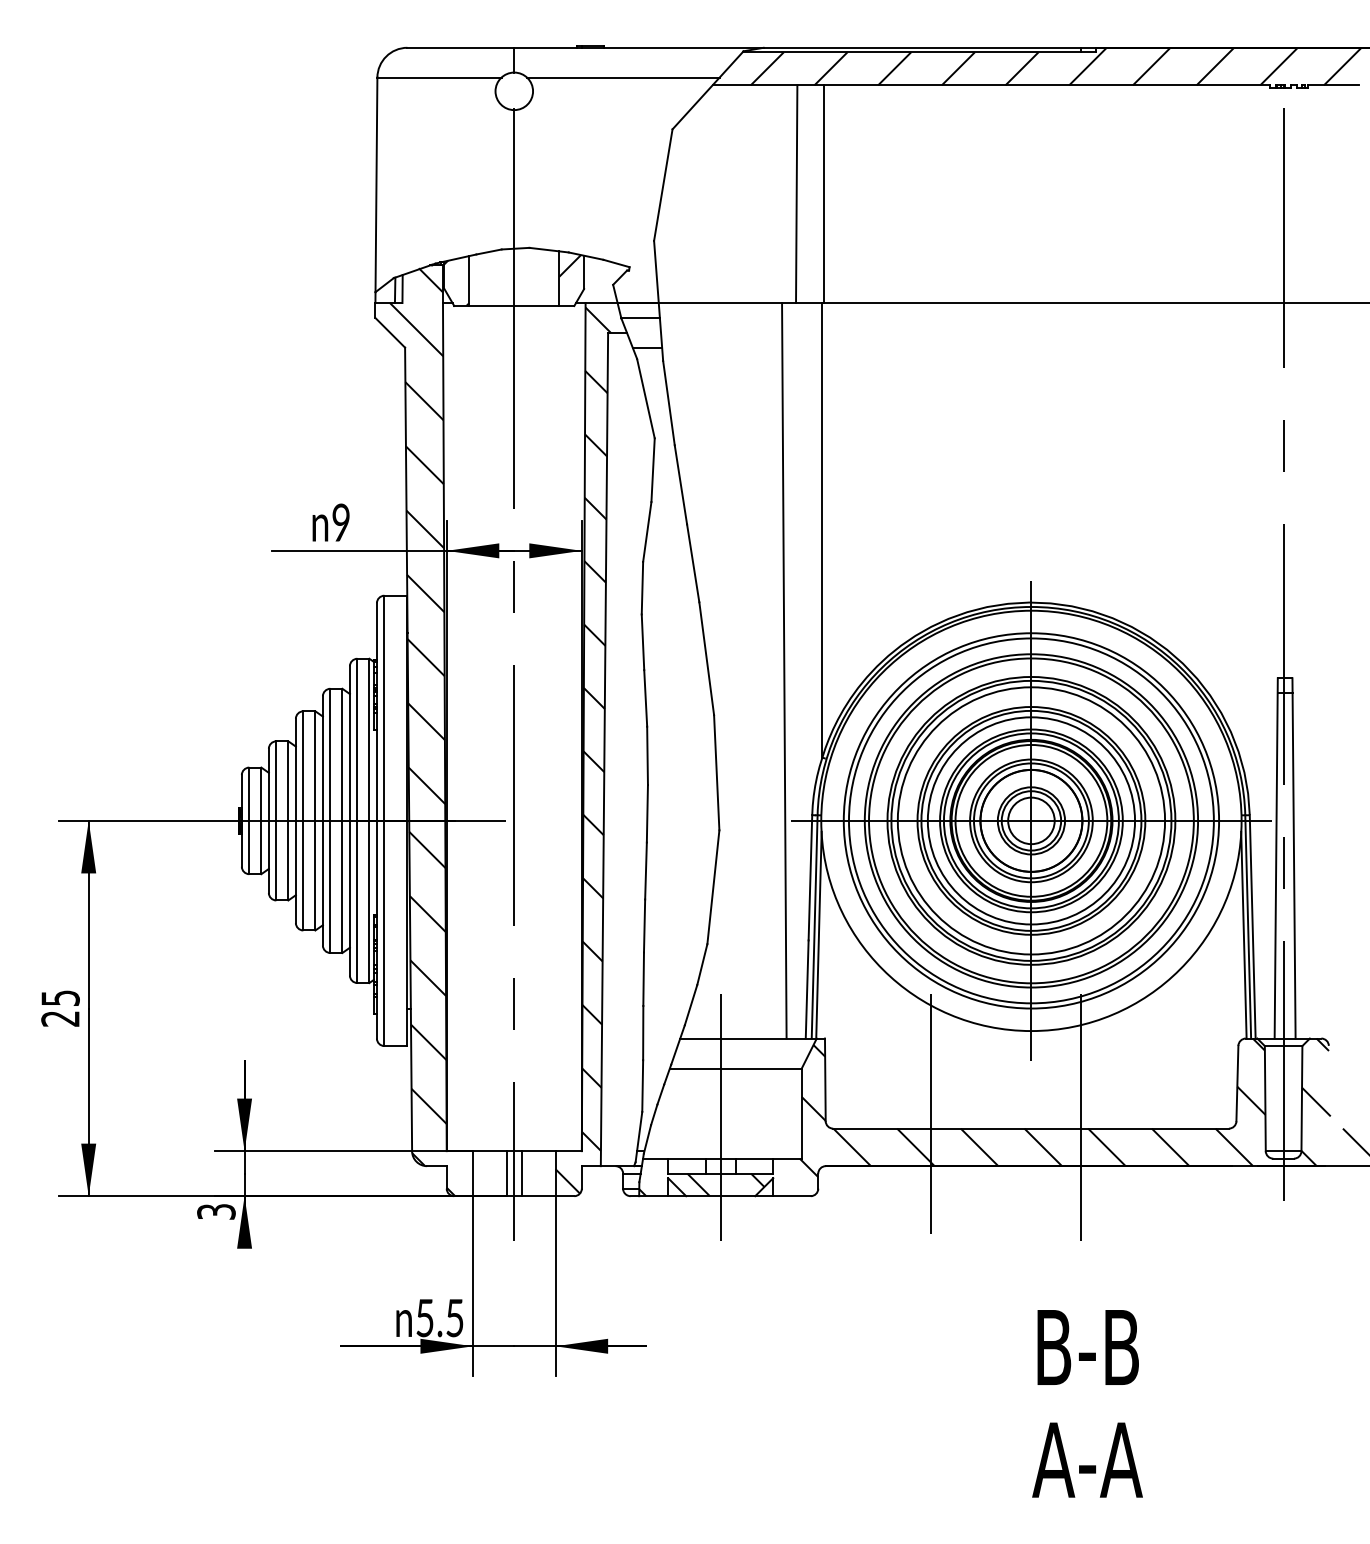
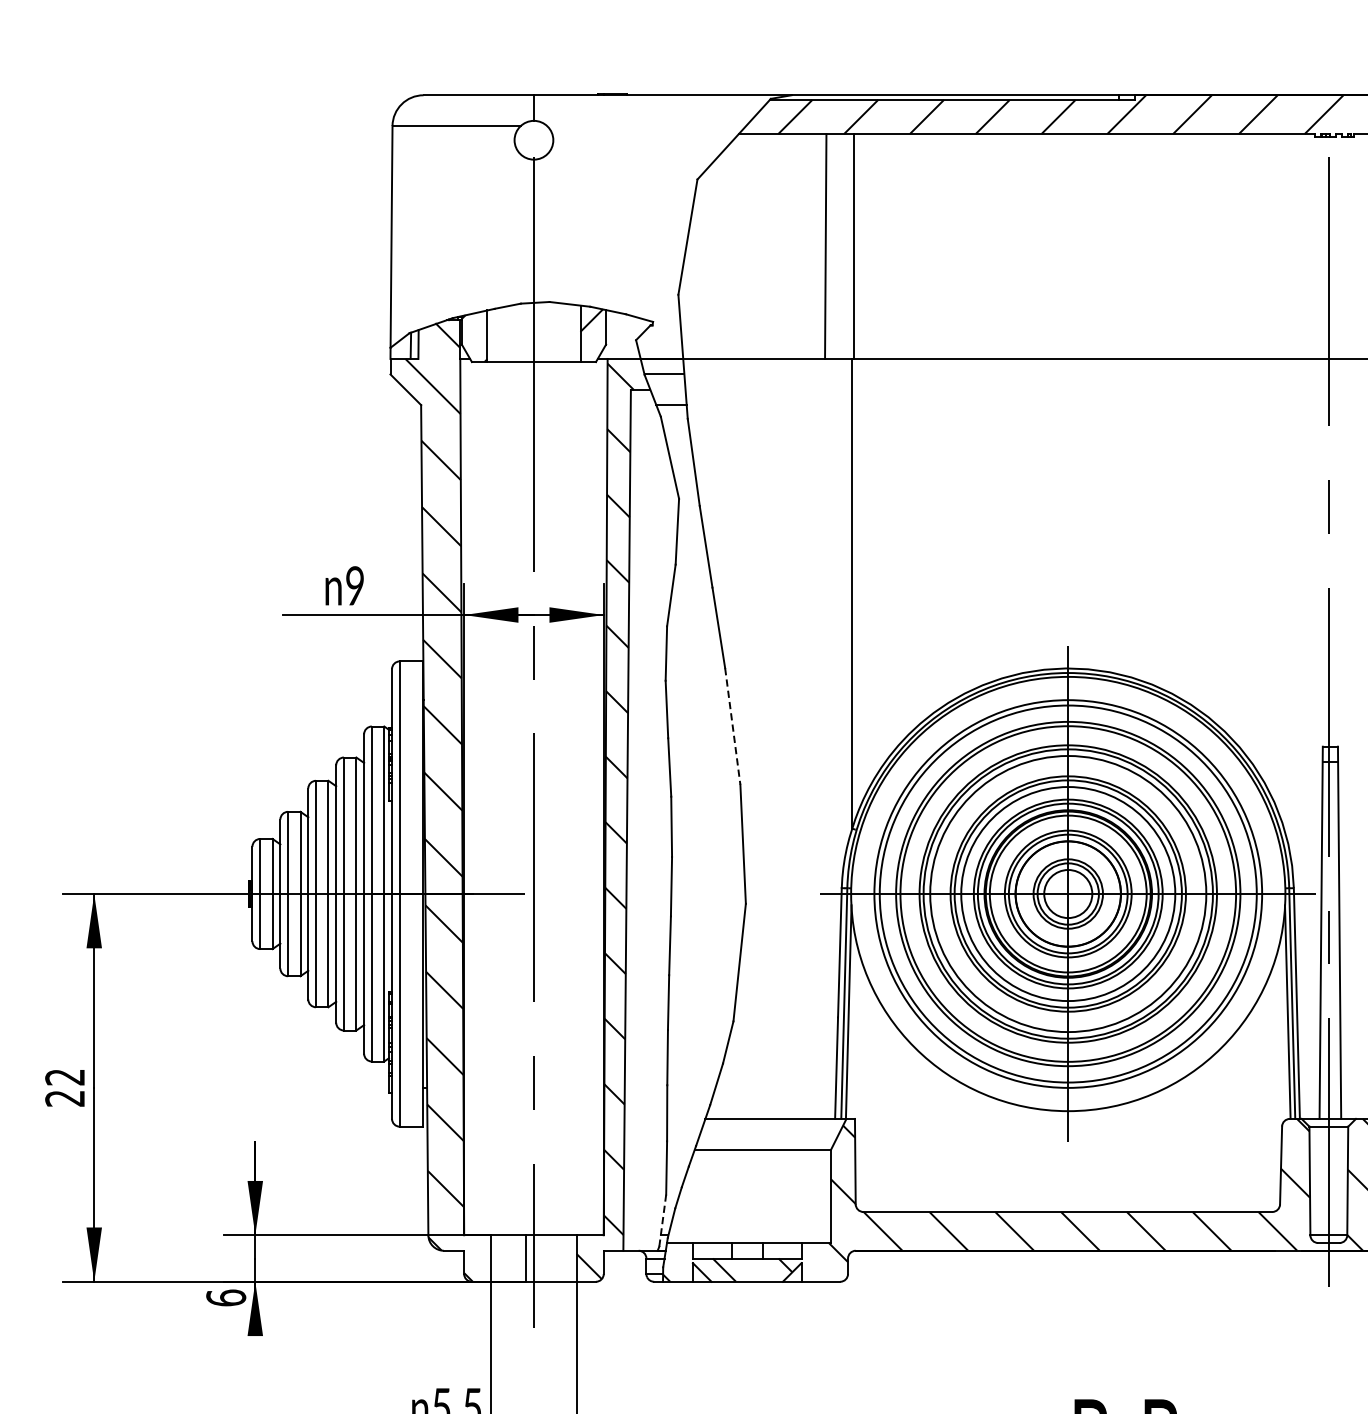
line: (623, 77) -> (646, 125), removed
line: (706, 658) -> (732, 726), solid -> dashed
line: (784, 670) -> (813, 738), removed
text: (60, 998) -> (65, 1077), 25 -> 22
line: (930, 1113) -> (963, 1196), removed
line: (720, 1117) -> (747, 1200), removed
line: (1080, 1117) -> (1118, 1200), removed
line: (639, 1136) -> (663, 1220), solid -> dashed
line: (521, 1173) -> (541, 1258), removed
text: (216, 1211) -> (226, 1297), 3 -> 6

